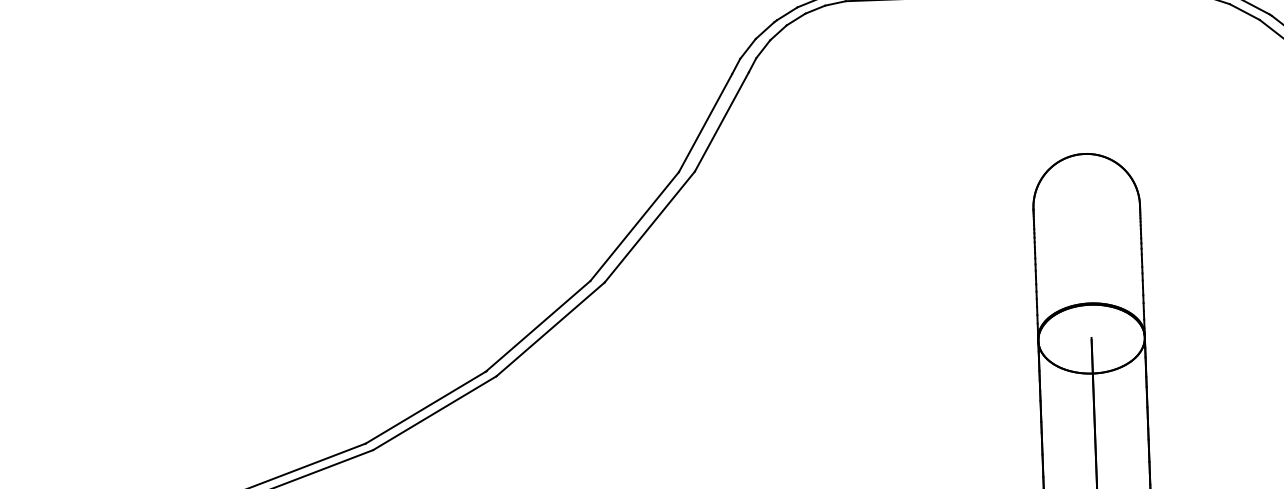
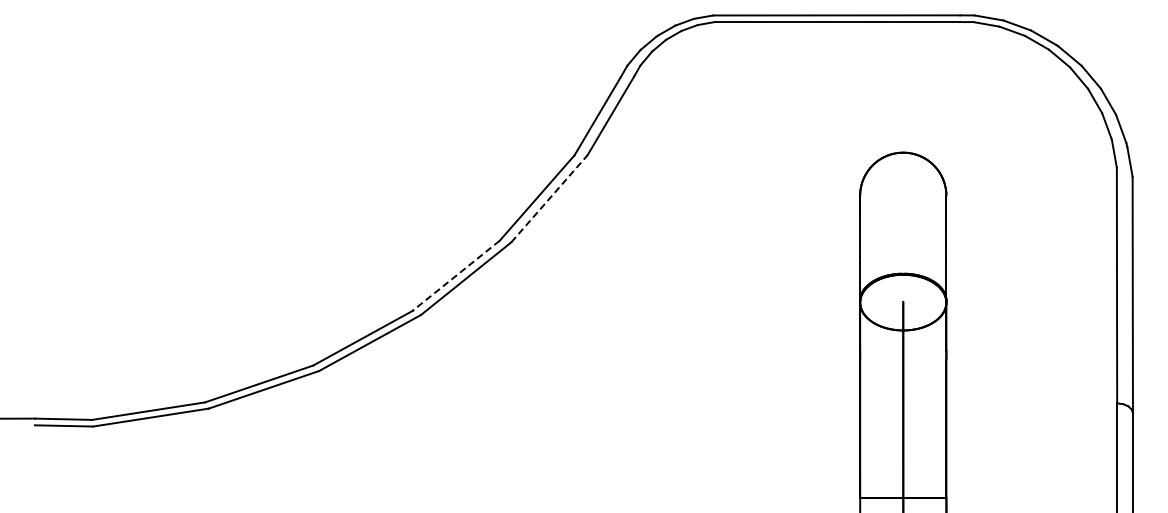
line: (649, 226) -> (549, 198), solid -> dashed
line: (537, 327) -> (455, 276), solid -> dashed

